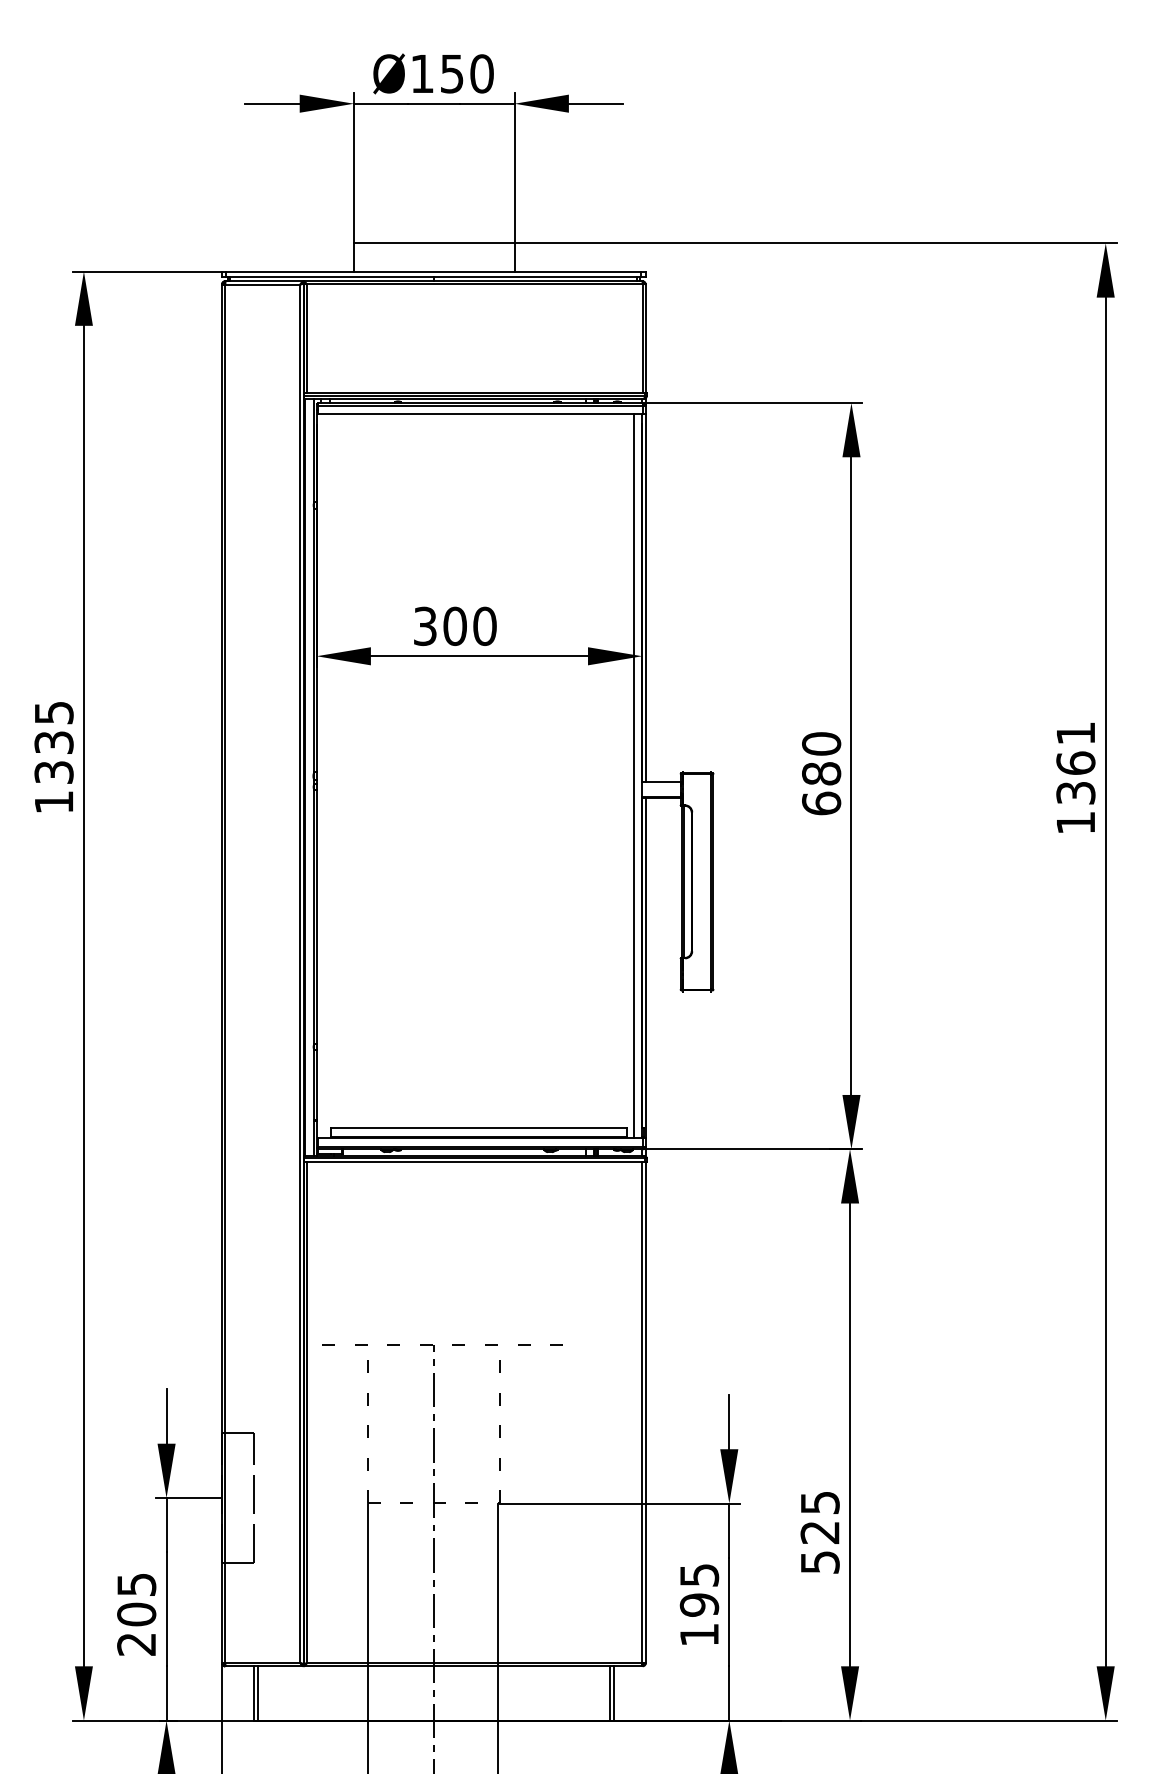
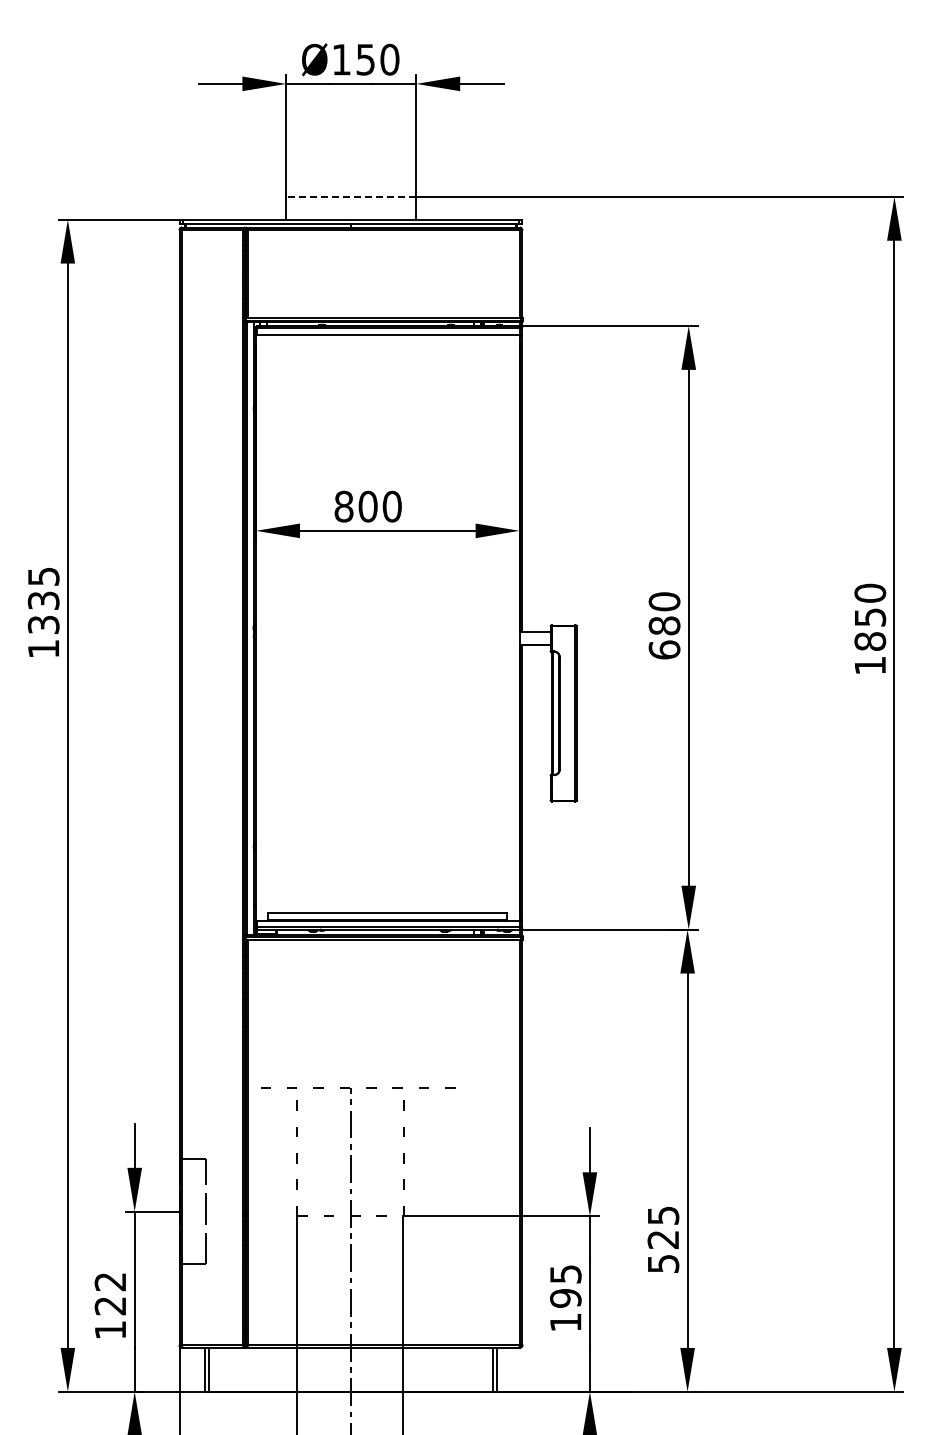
line: (434, 242) -> (351, 196), solid -> dashed
text: (424, 626) -> (343, 506), 300 -> 800
text: (1076, 762) -> (870, 616), 1361 -> 1850
line: (633, 775) -> (512, 627), removed
text: (136, 1615) -> (110, 1306), 205 -> 122

